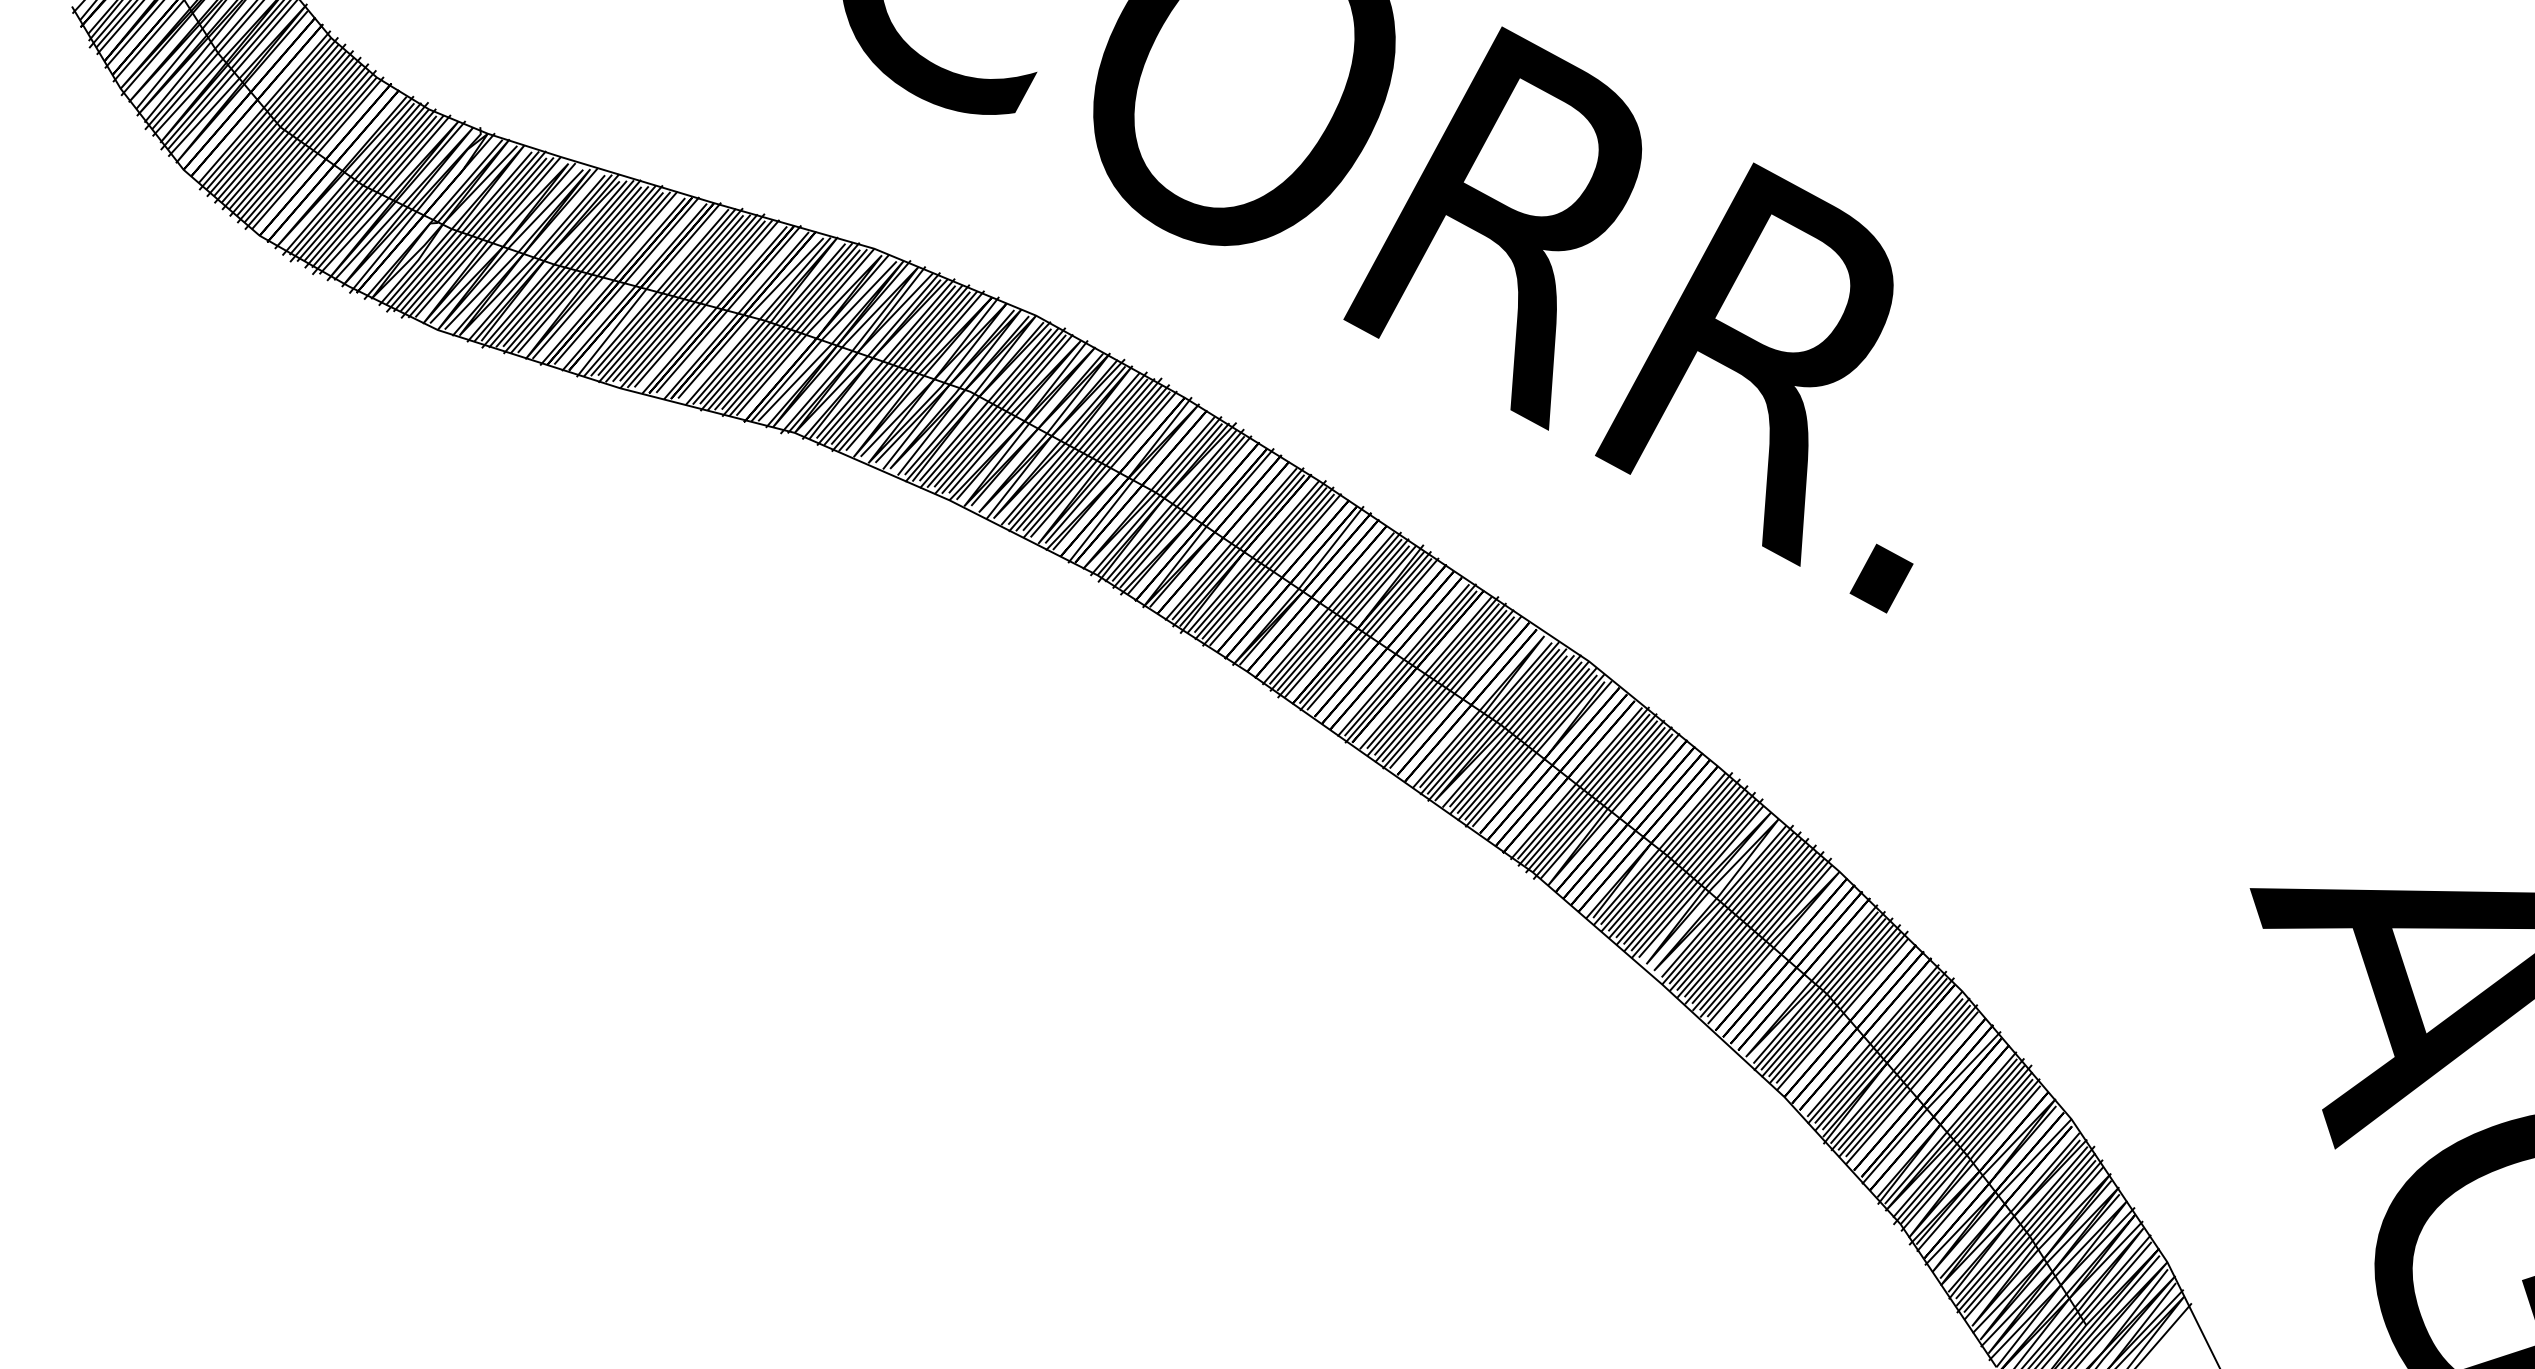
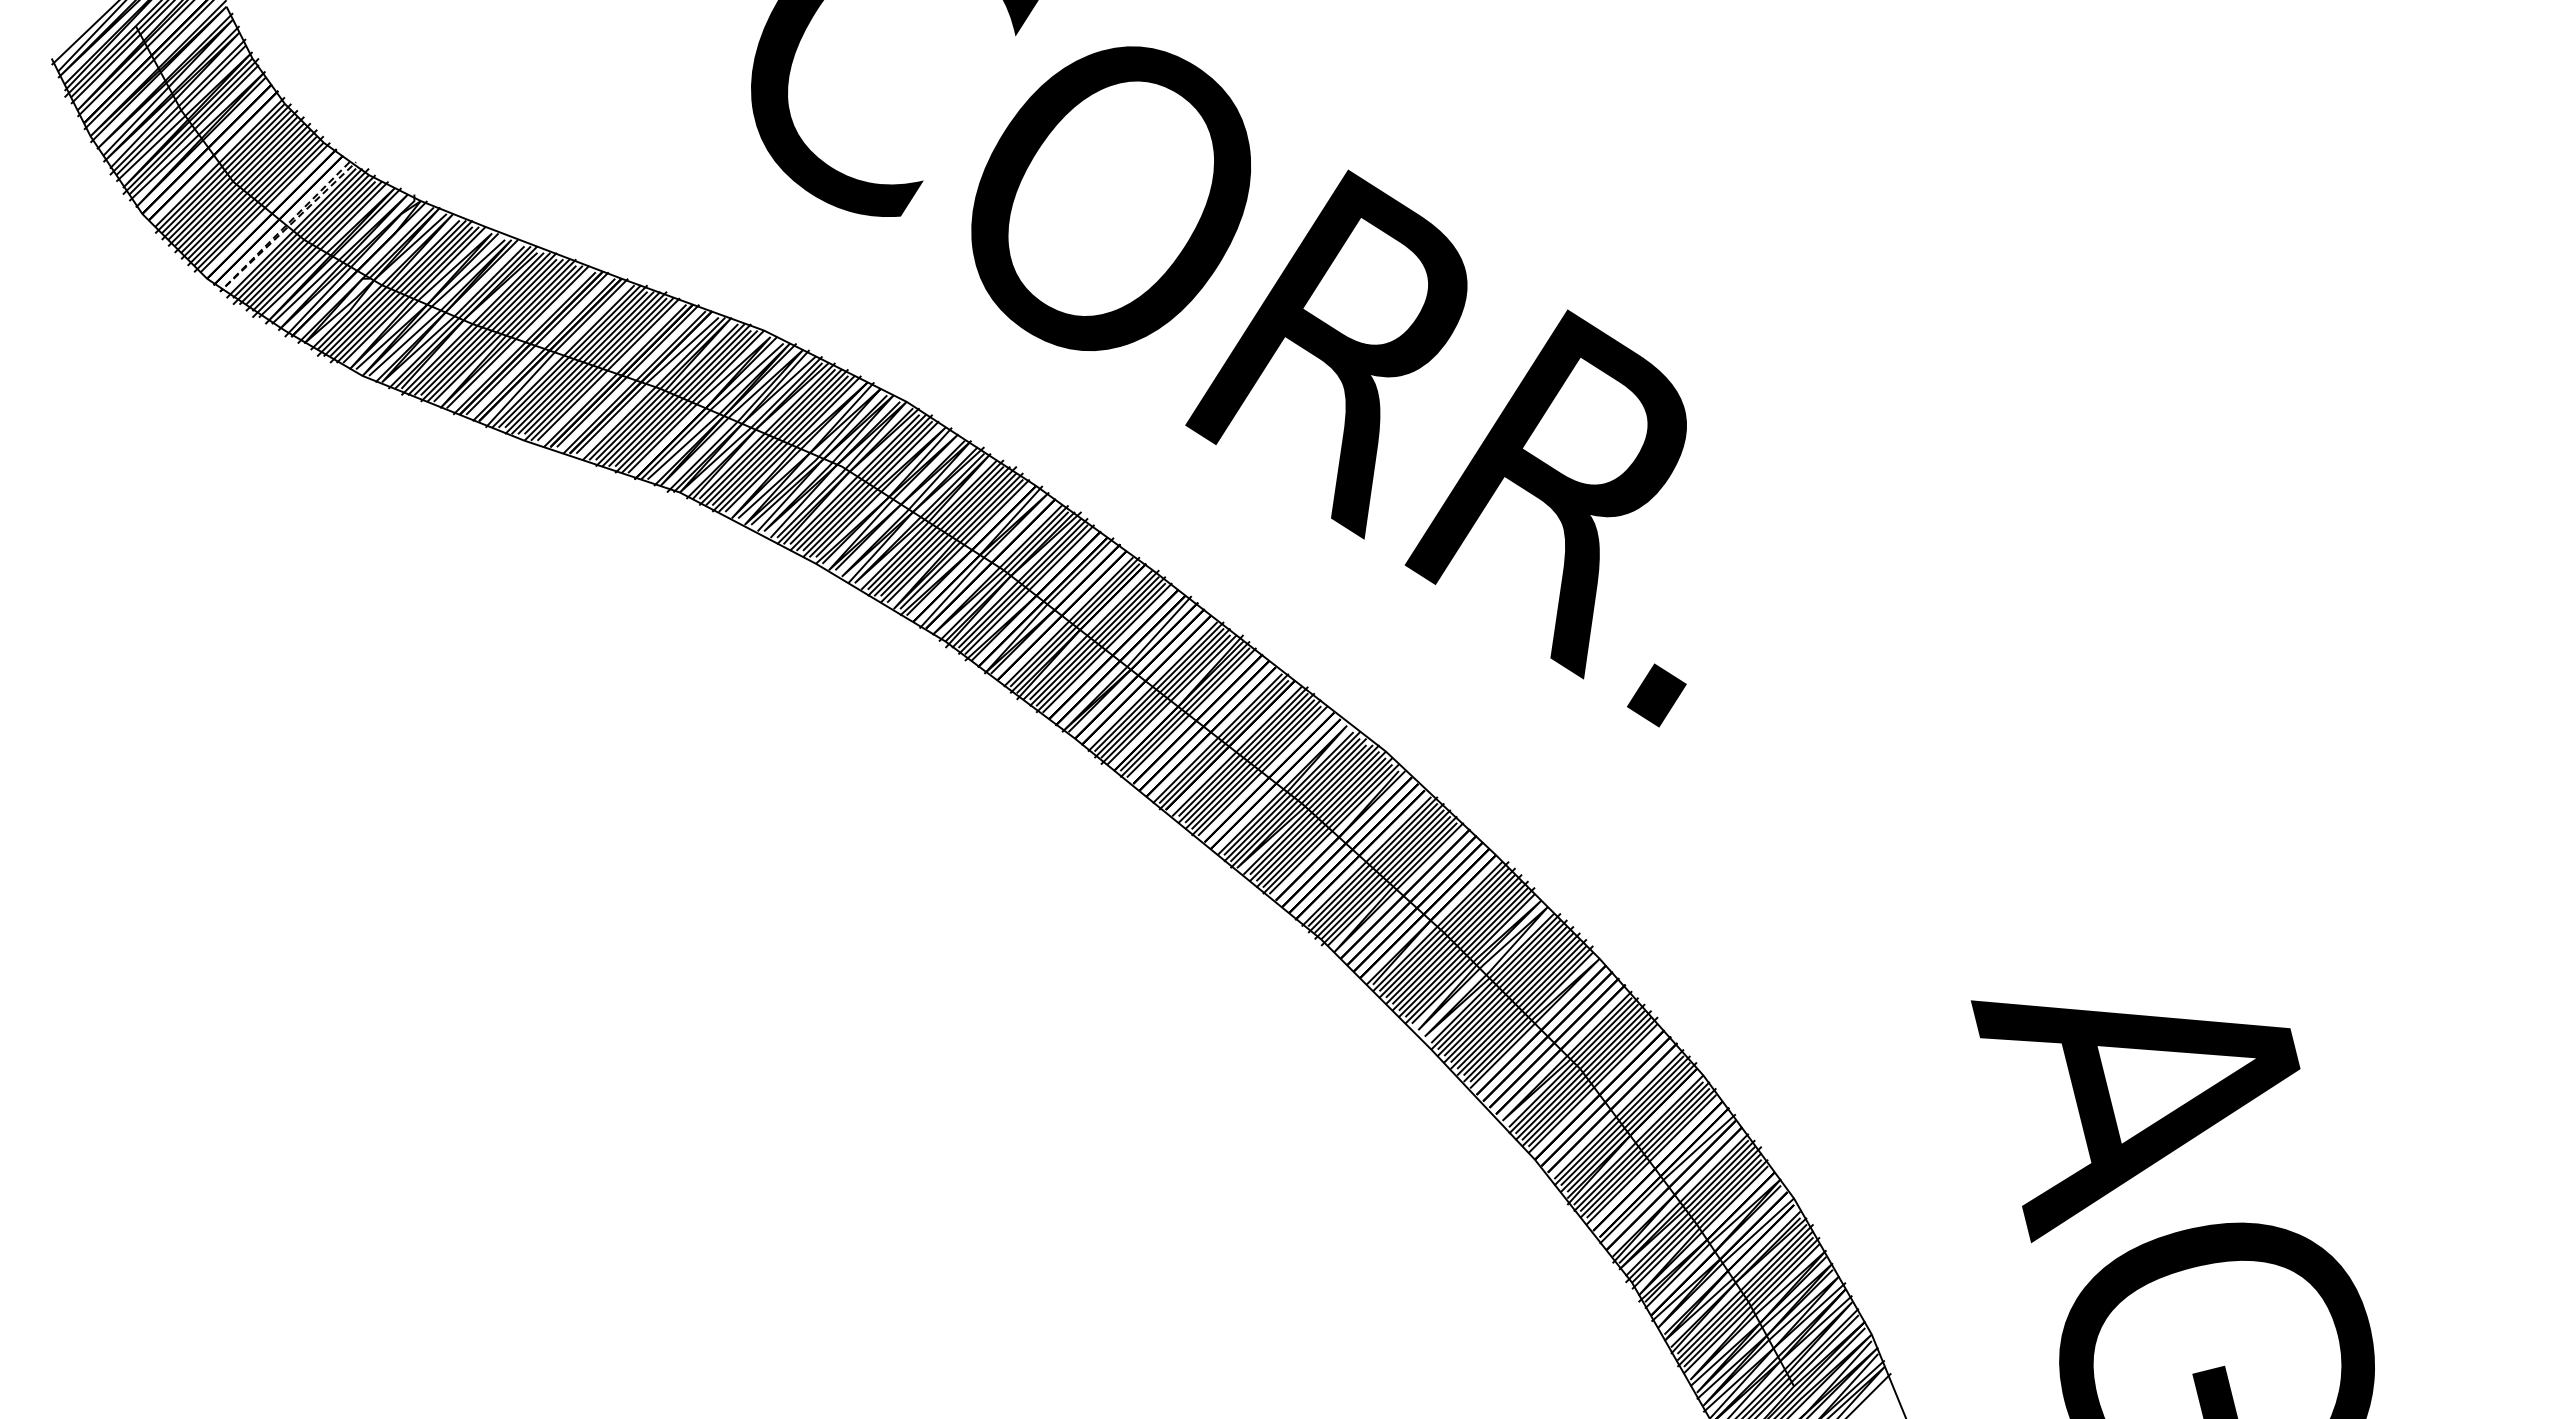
line: (276, 247) -> (221, 290), solid -> dashed

